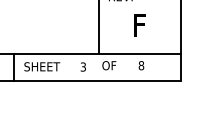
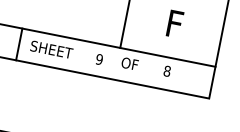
text: (83, 66) -> (99, 58), 3 -> 9

